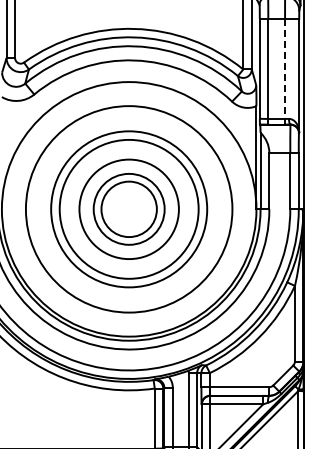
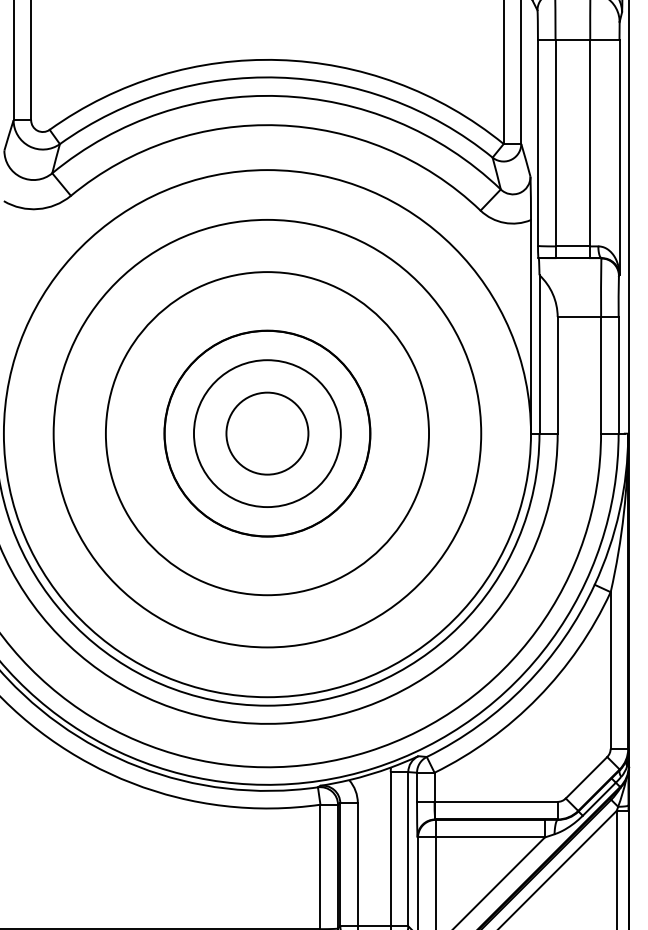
line: (285, 69) -> (591, 144), dashed -> solid
circle: (128, 208) -> (266, 431), size x0.71
circle: (128, 209) -> (266, 433), size x0.71

